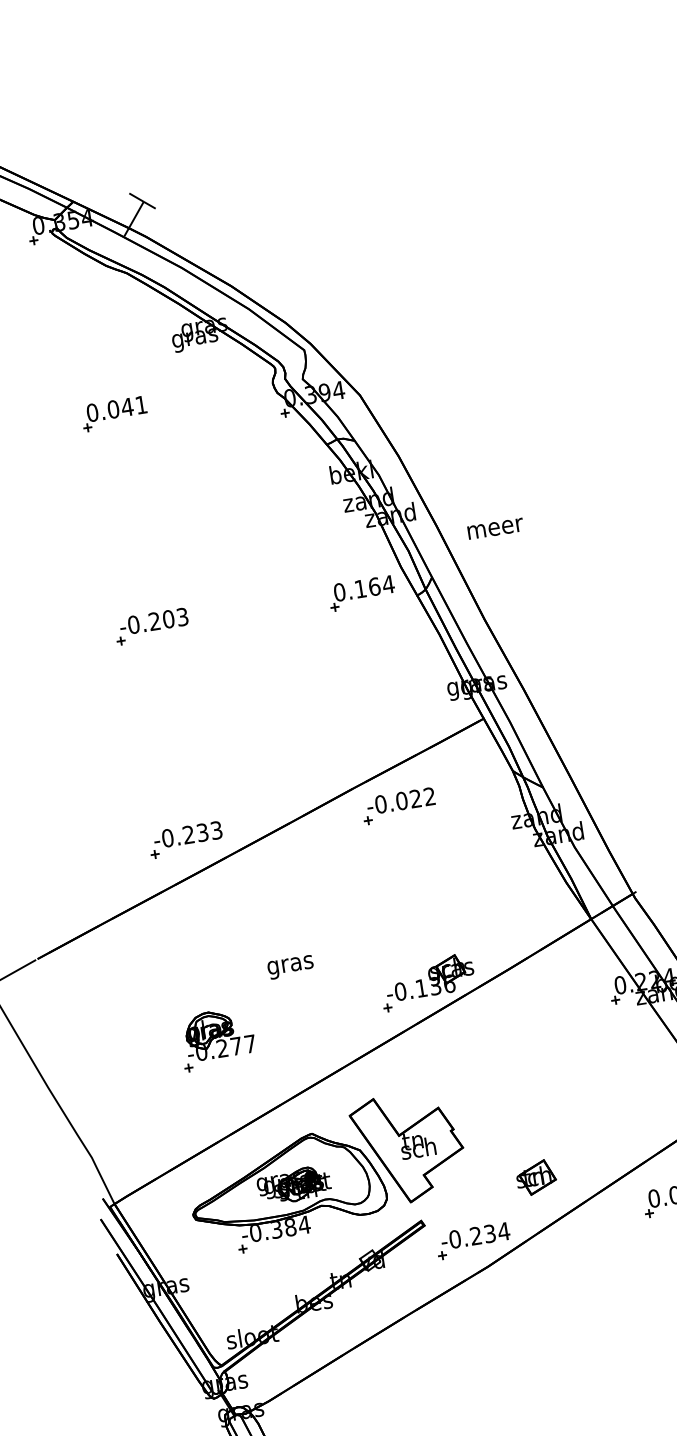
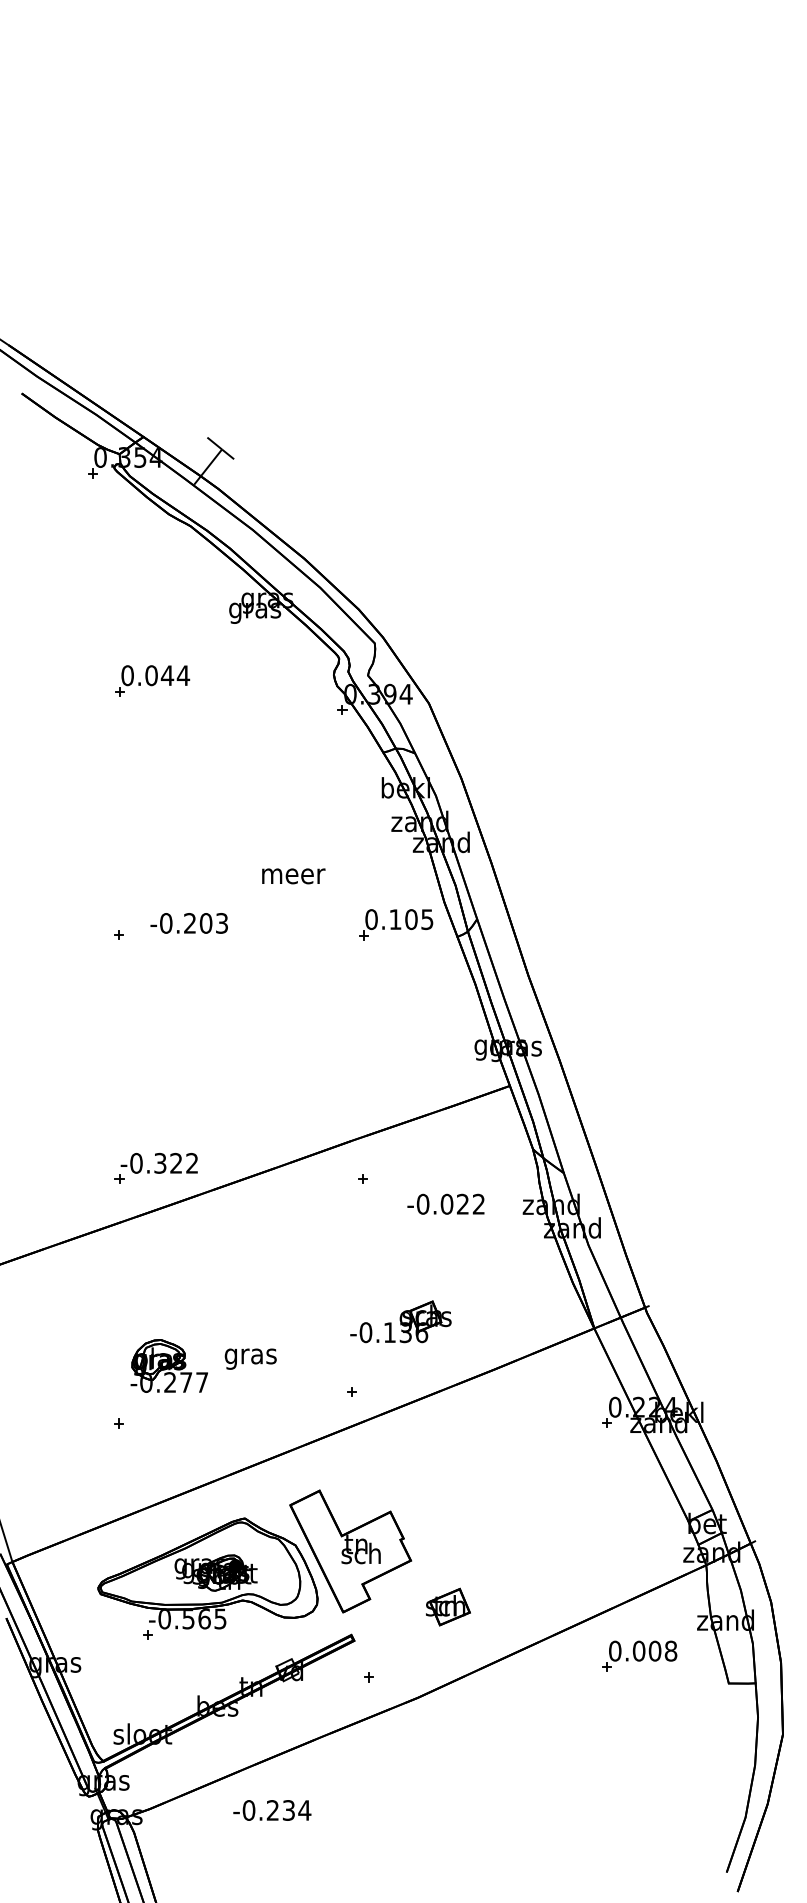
text: (141, 404) -> (183, 675), 0.041 -> 0.044
text: (495, 529) -> (293, 876), moved
text: (381, 585) -> (419, 919), 0.164 -> 0.105
text: (153, 621) -> (188, 923), moved
text: (400, 800) -> (445, 1203), moved
text: (202, 832) -> (176, 1163), -0.233 -> -0.322
text: (290, 966) -> (250, 1358), moved
part: (429, 977) -> (400, 1321), moved
part: (218, 1033) -> (168, 1365), moved
part: (536, 1177) -> (448, 1606), moved
text: (291, 1226) -> (205, 1618), -0.384 -> -0.565
text: (475, 1236) -> (272, 1810), moved

